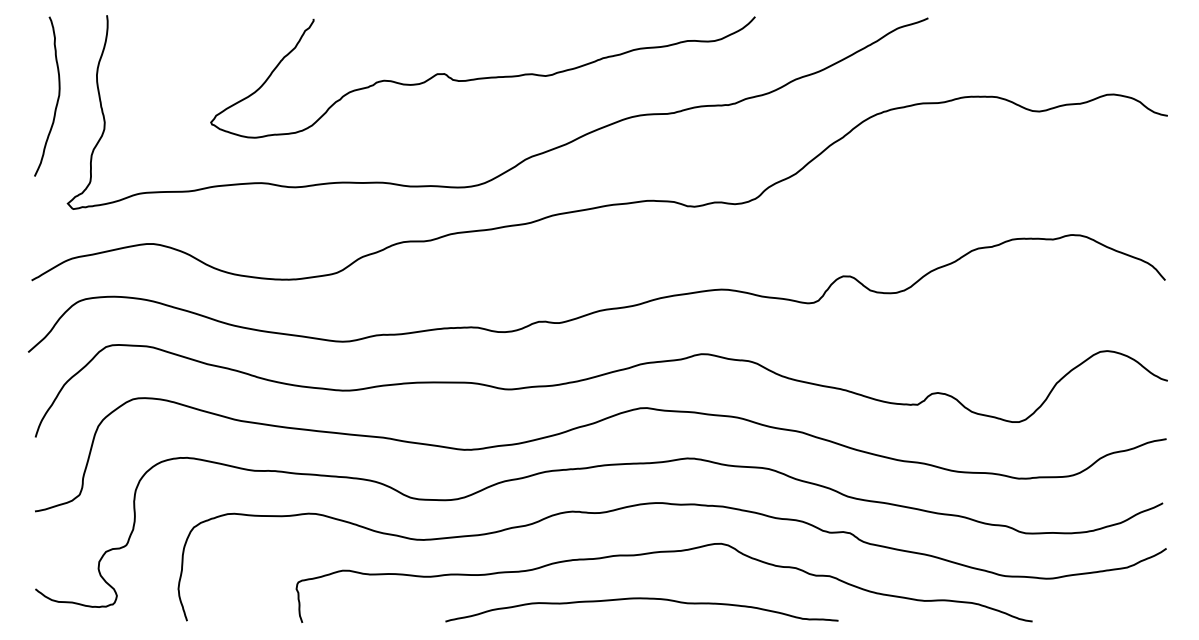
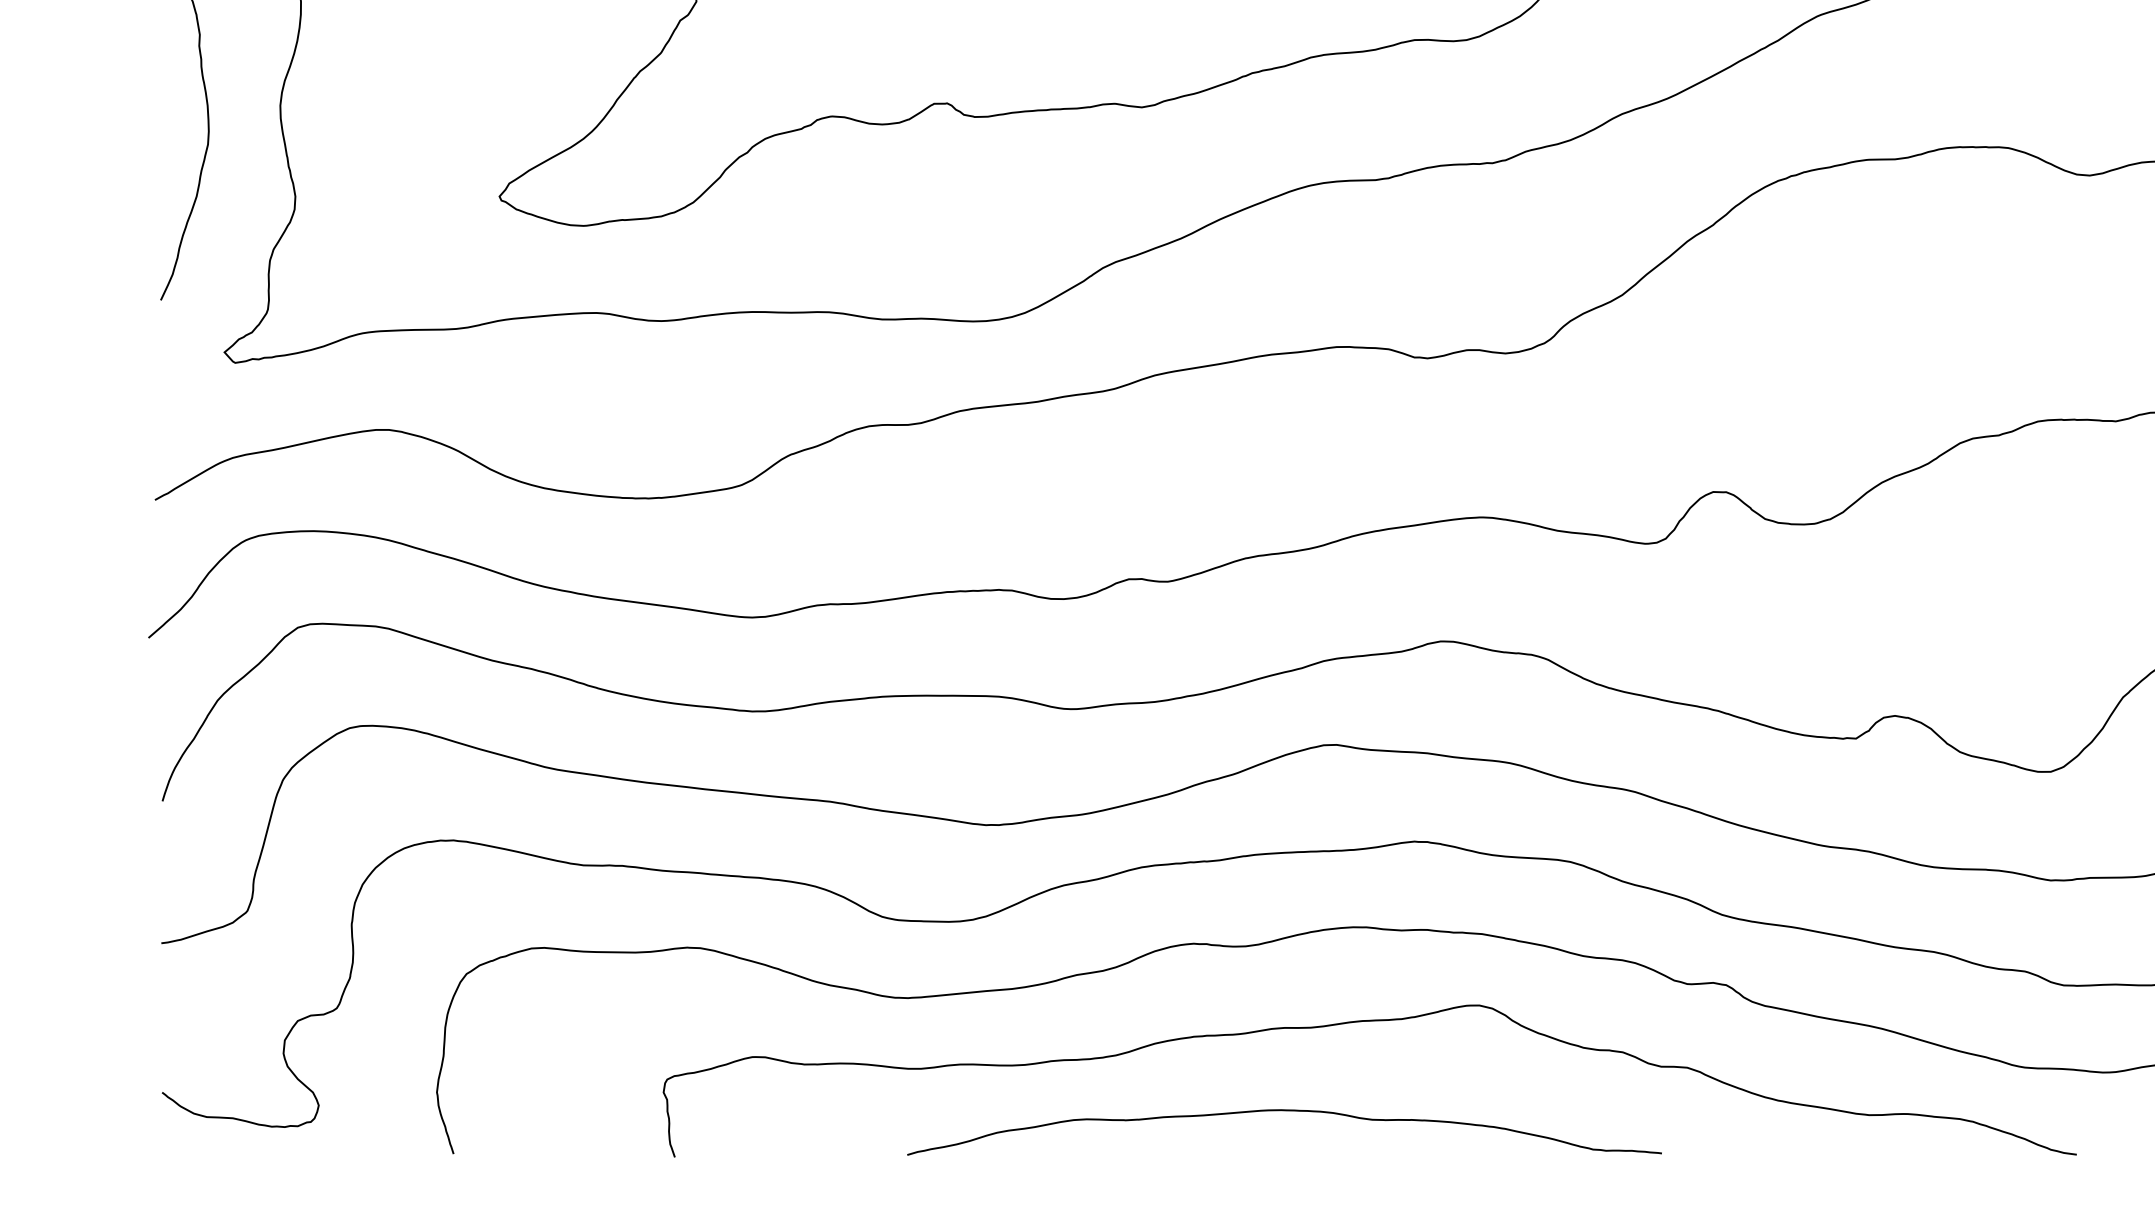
curve: (641, 599) -> (1283, 1112), moved

